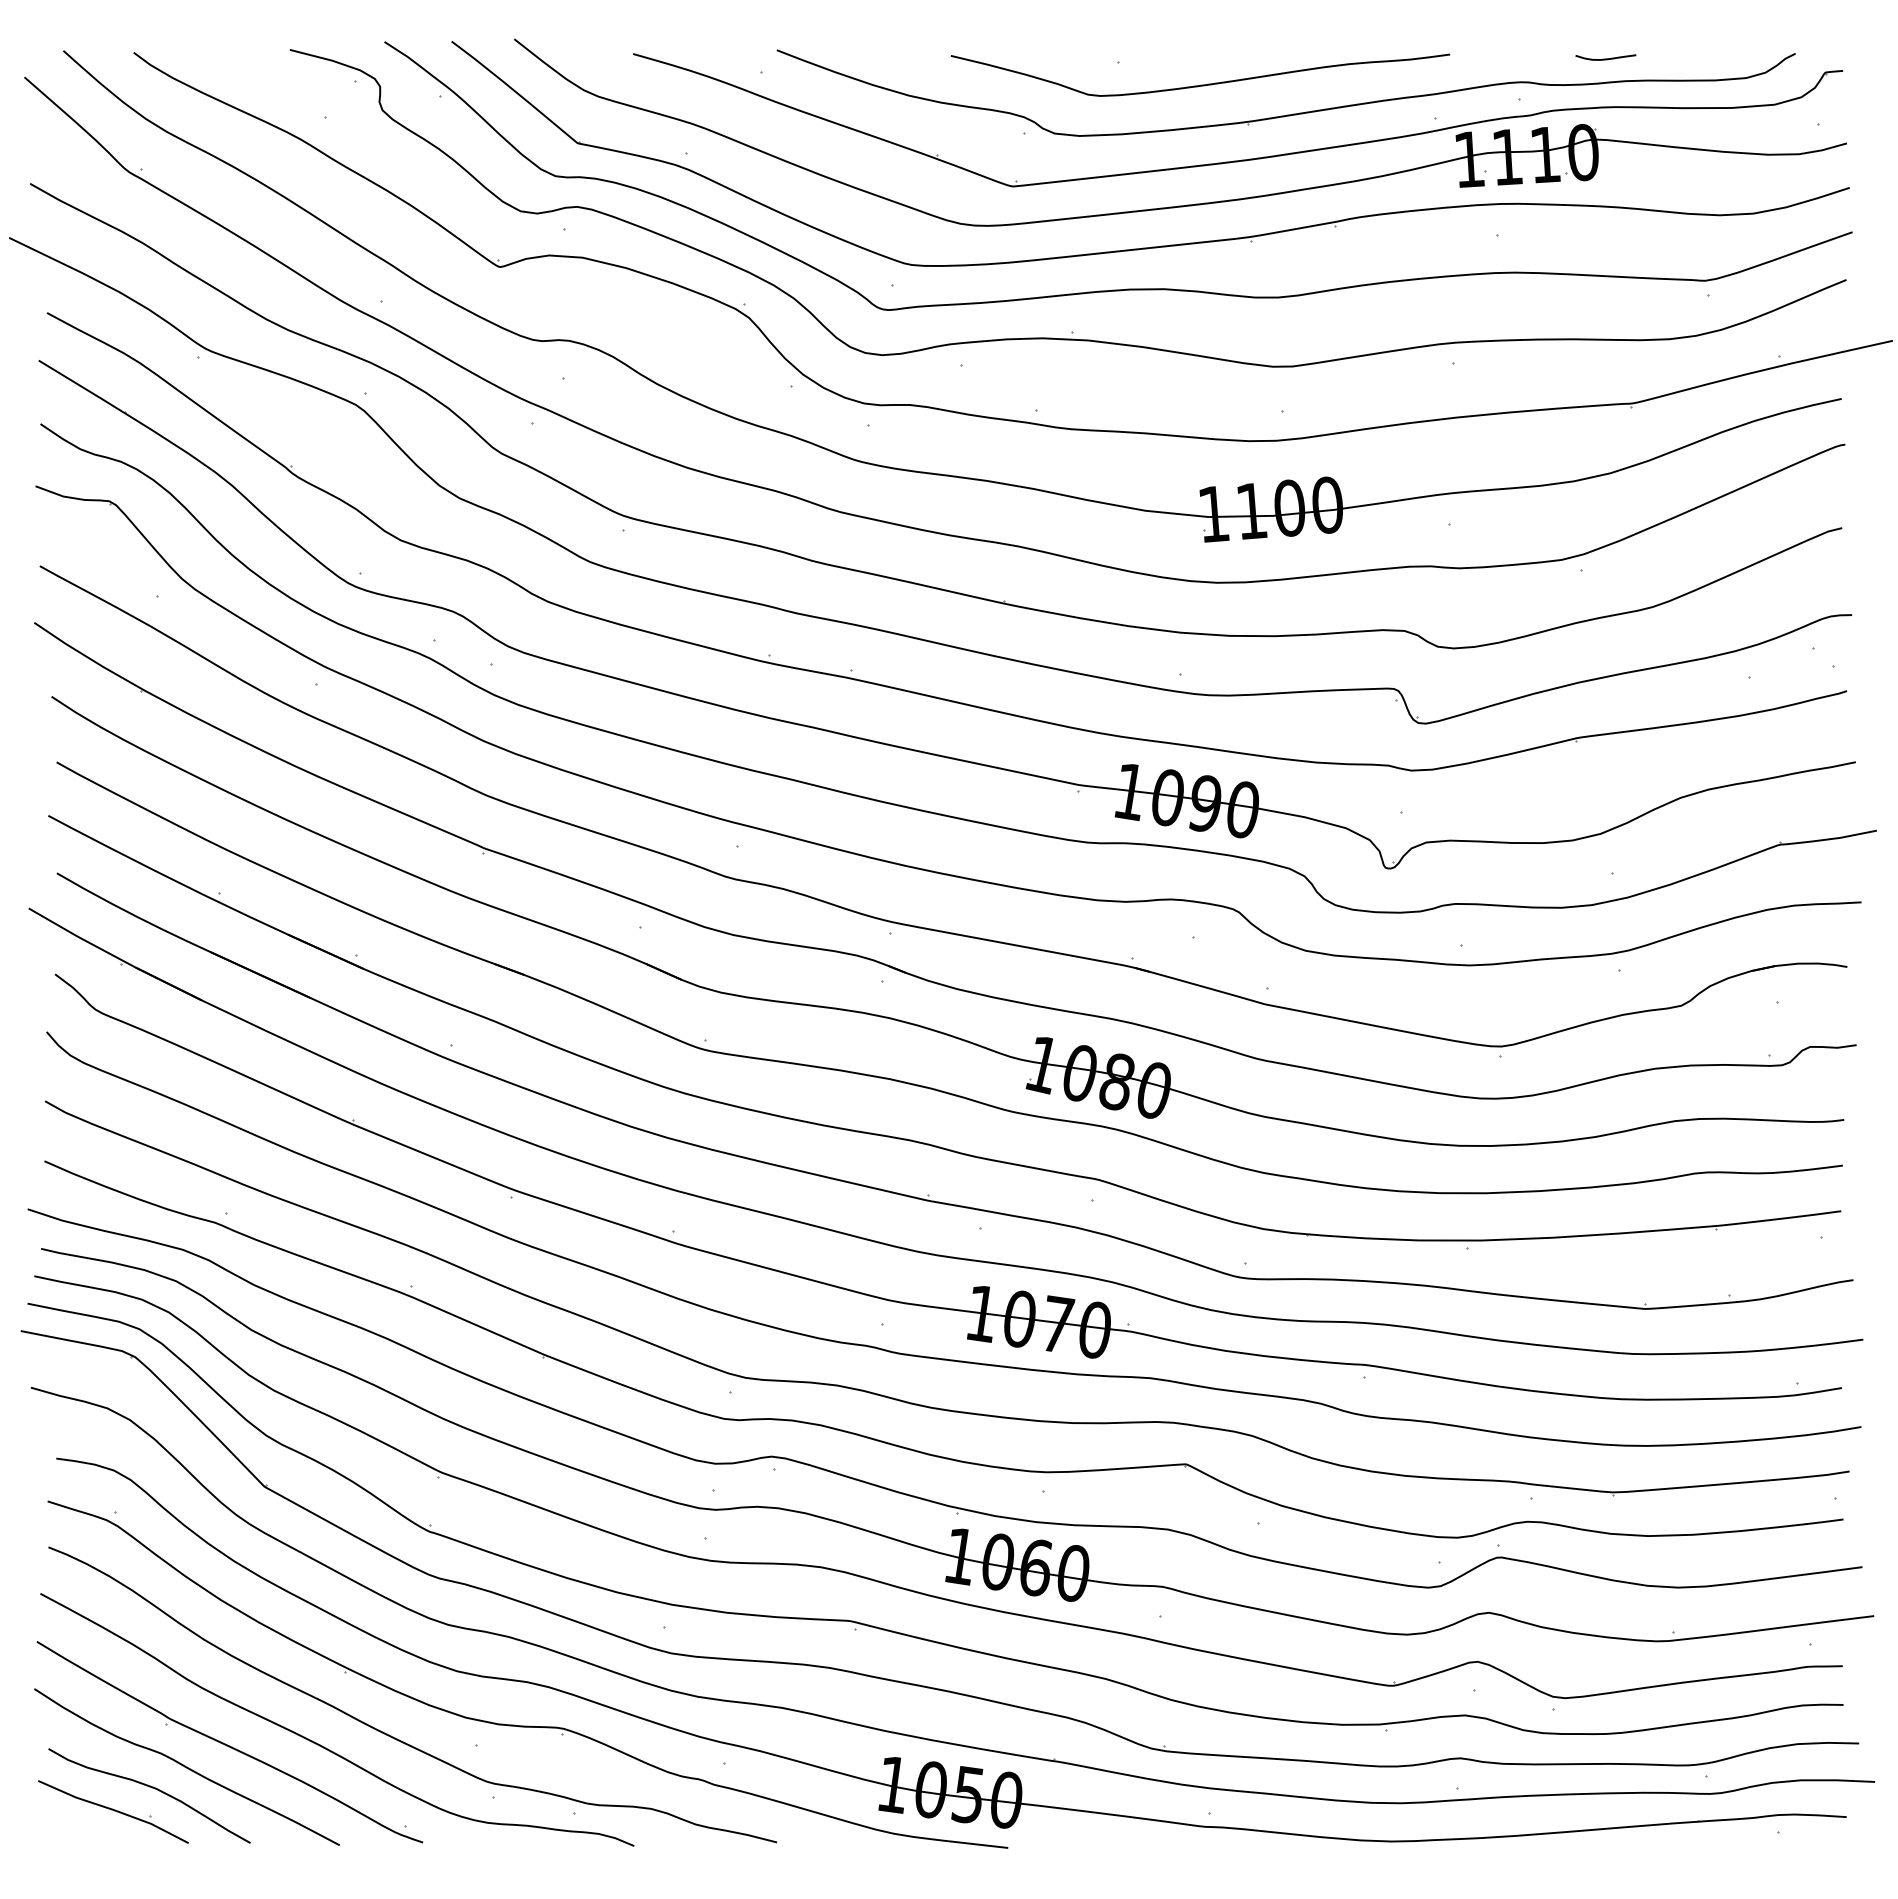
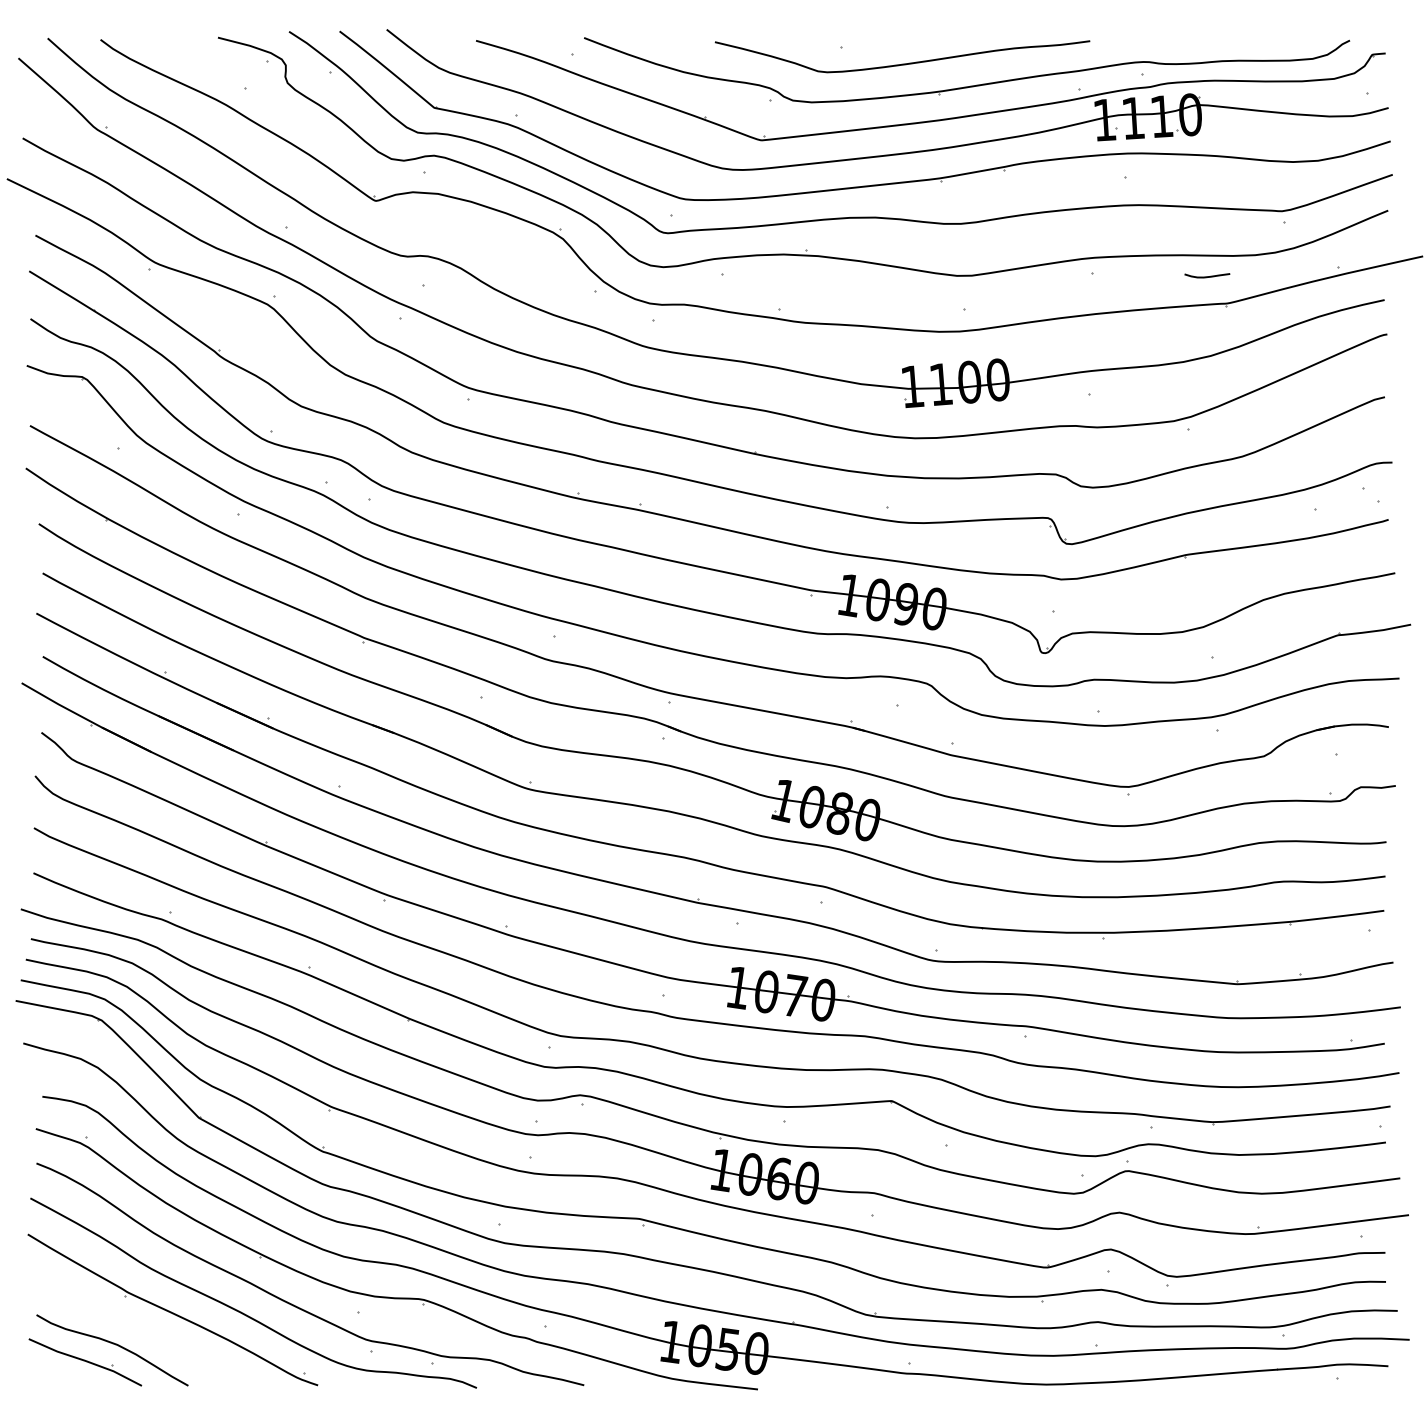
curve: (1605, 58) -> (1207, 276), moved
curve: (186, 1766) -> (140, 1328), removed

